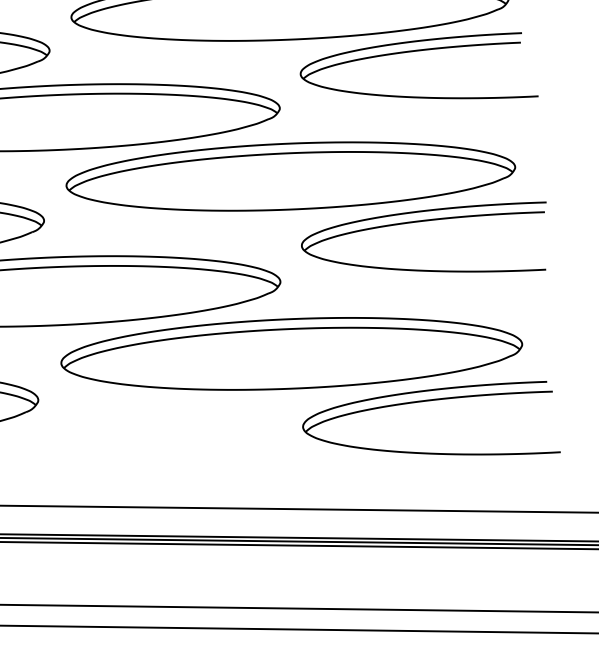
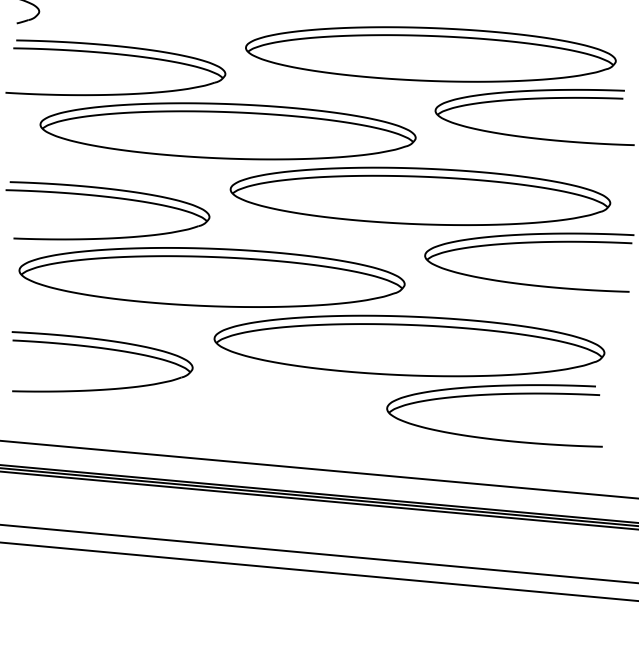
part: (428, 401) -> (494, 395), moved

